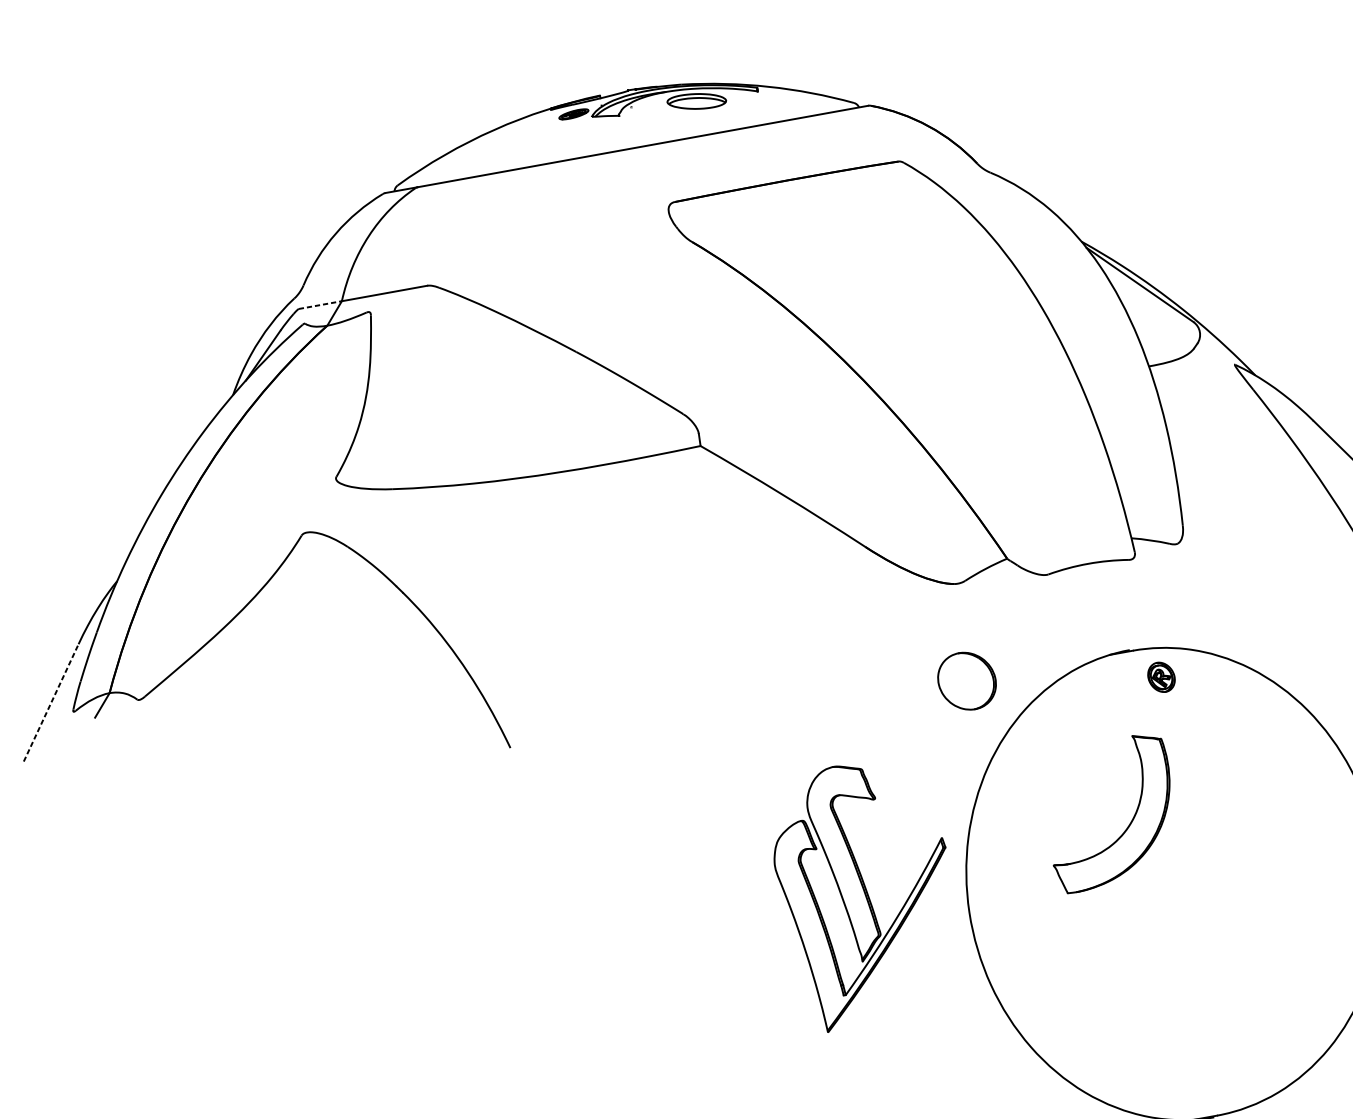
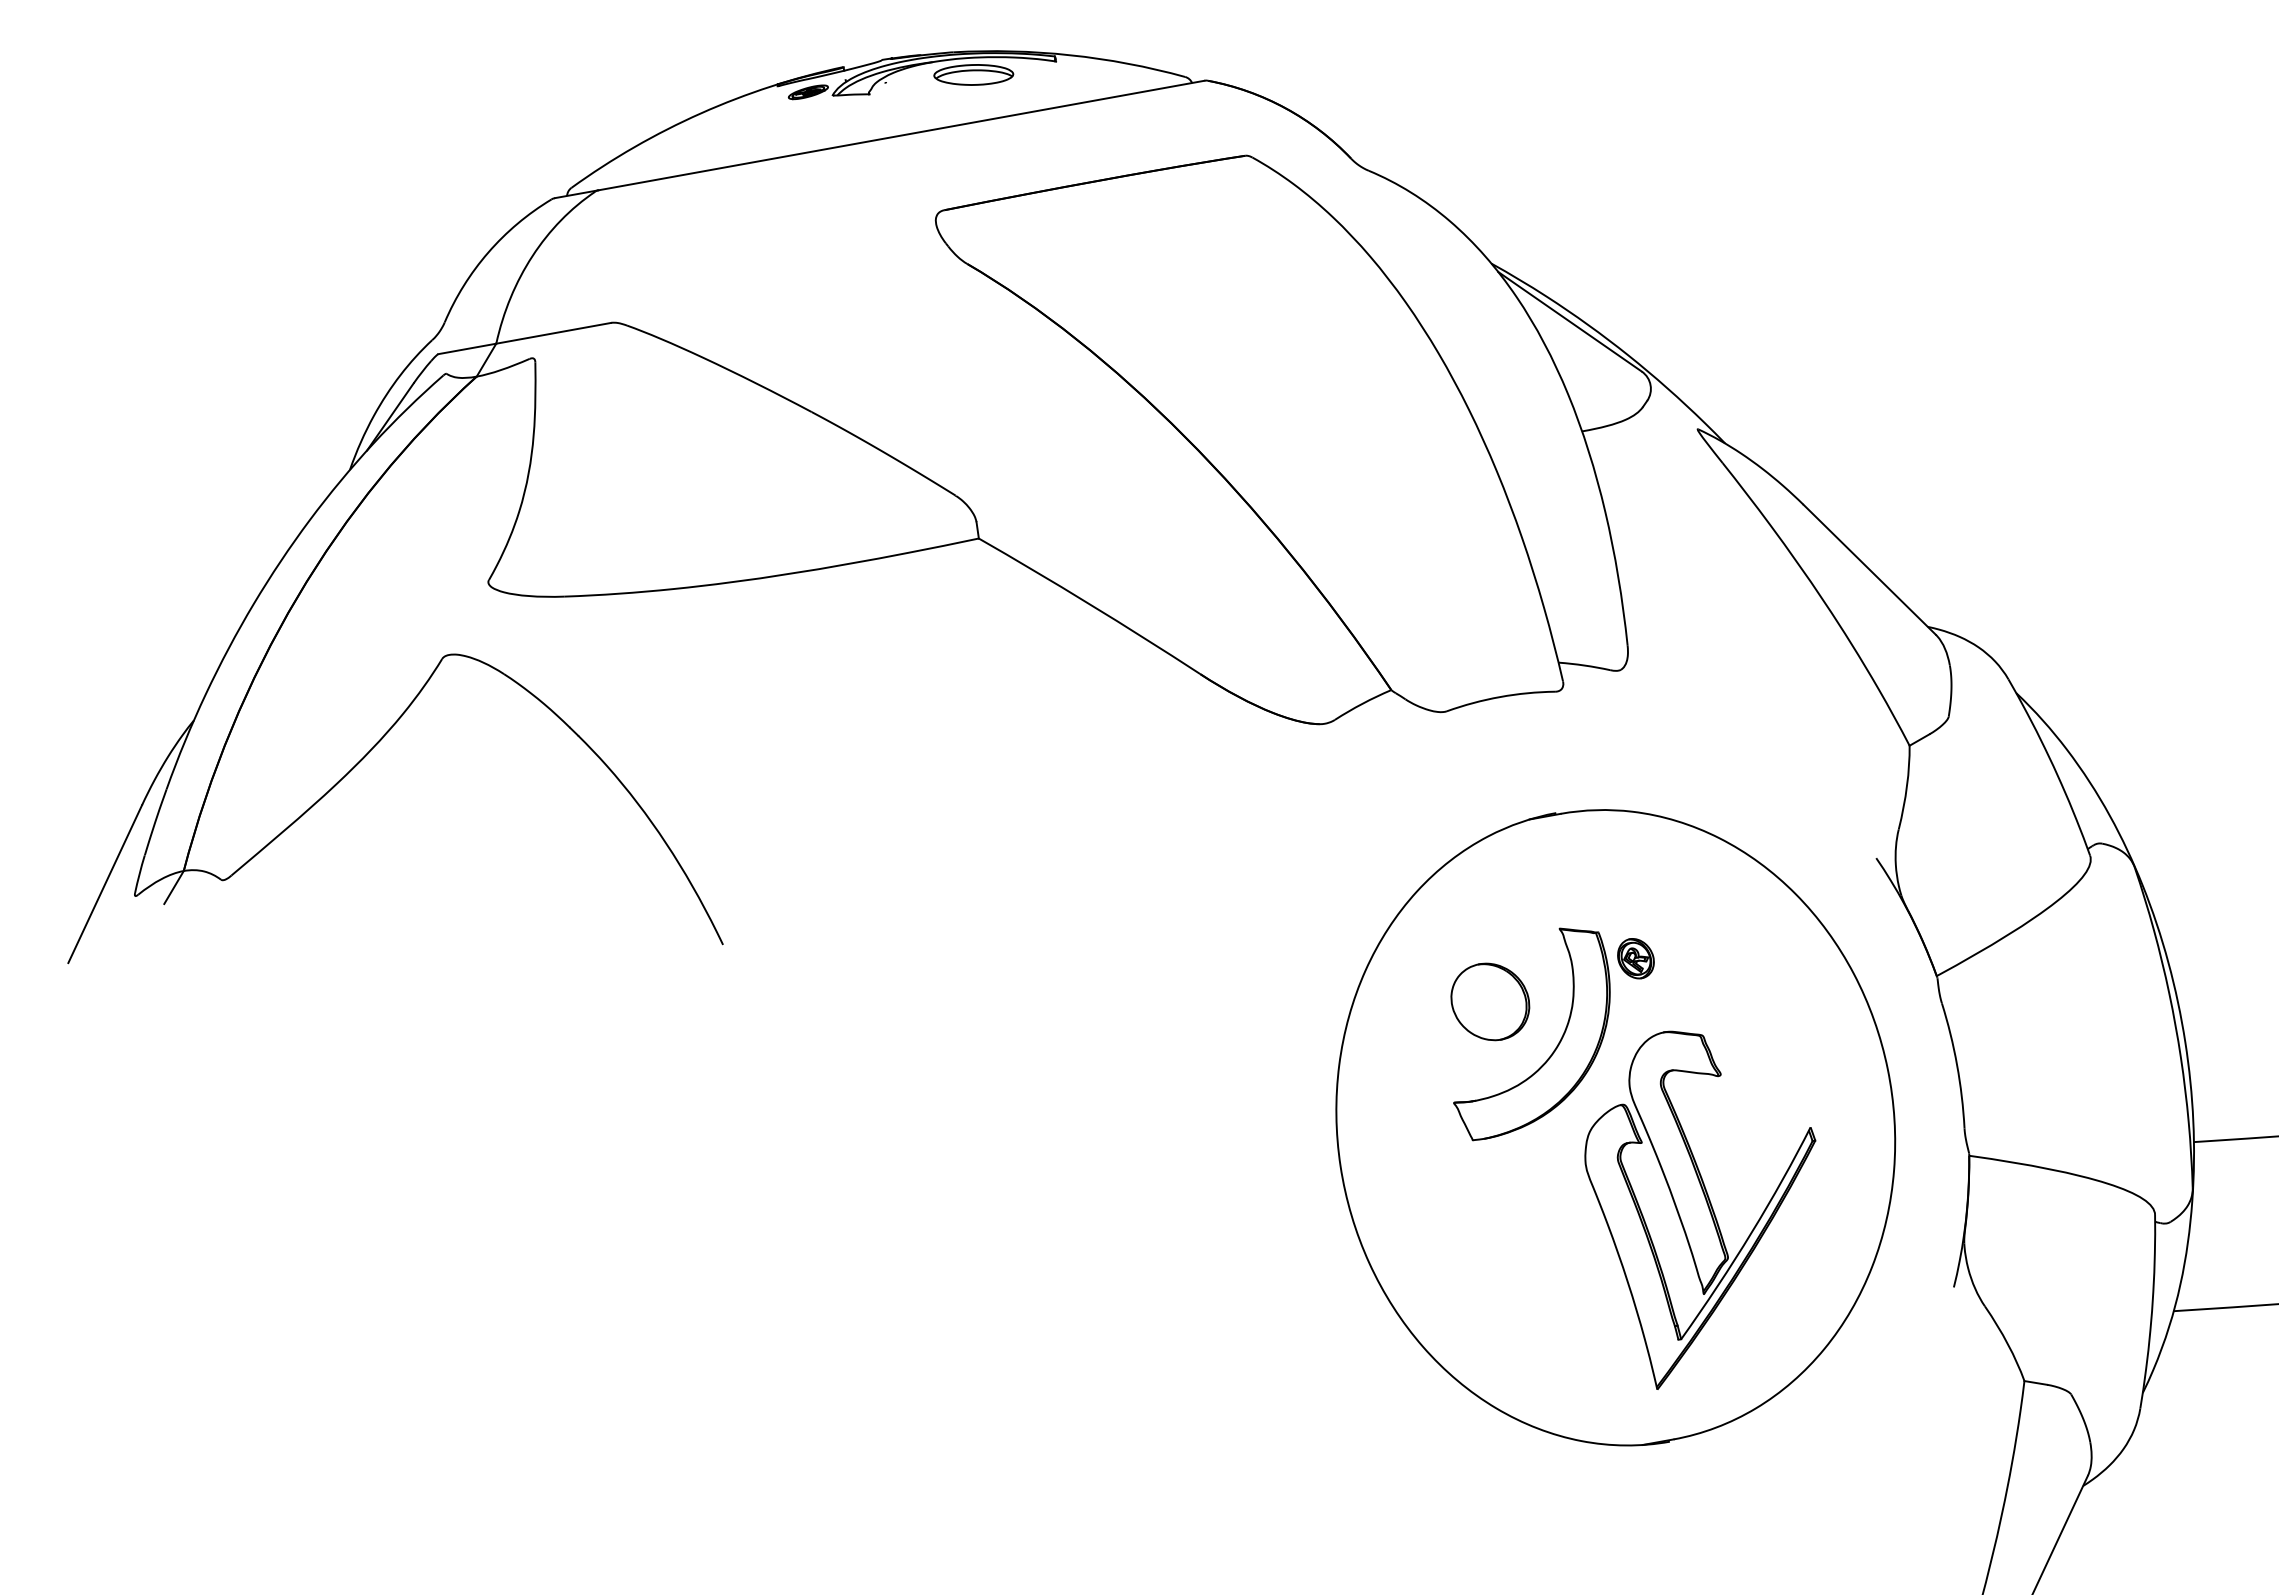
line: (320, 304) -> (467, 348), dashed -> solid
part: (1161, 677) -> (1635, 958), moved
part: (967, 680) -> (1490, 1001), moved
line: (51, 702) -> (105, 883), dashed -> solid
part: (860, 898) -> (1700, 1209), moved

